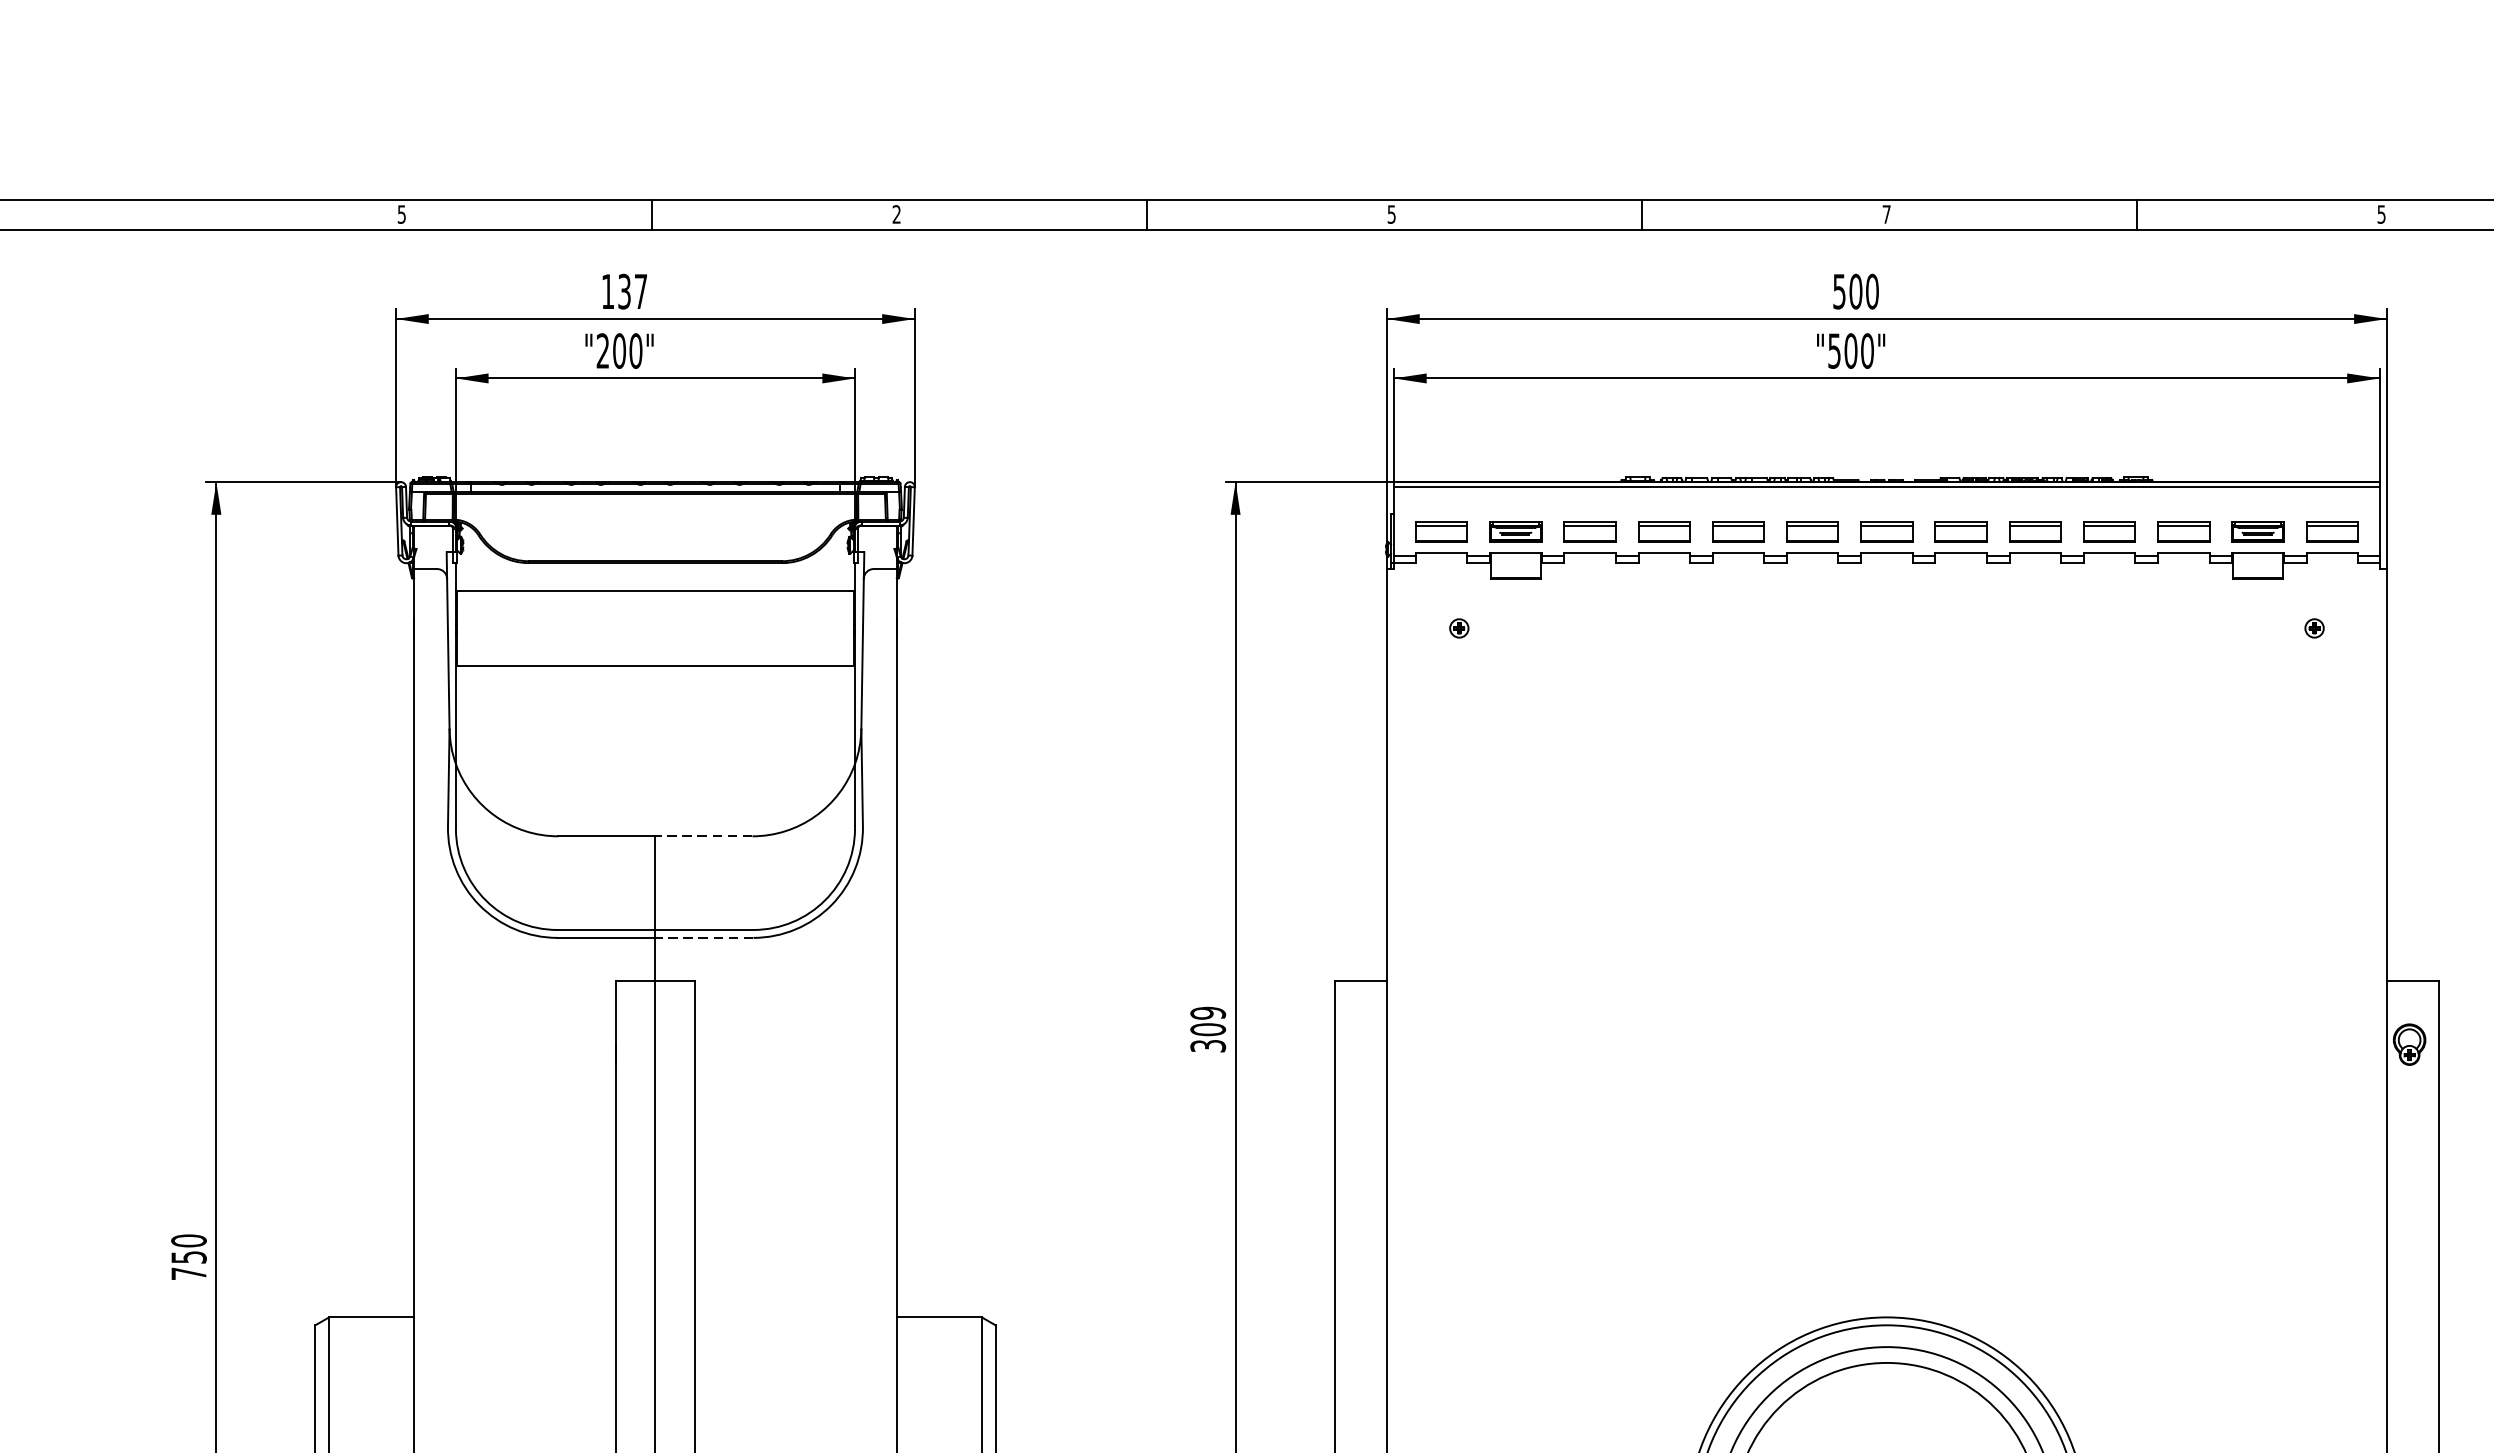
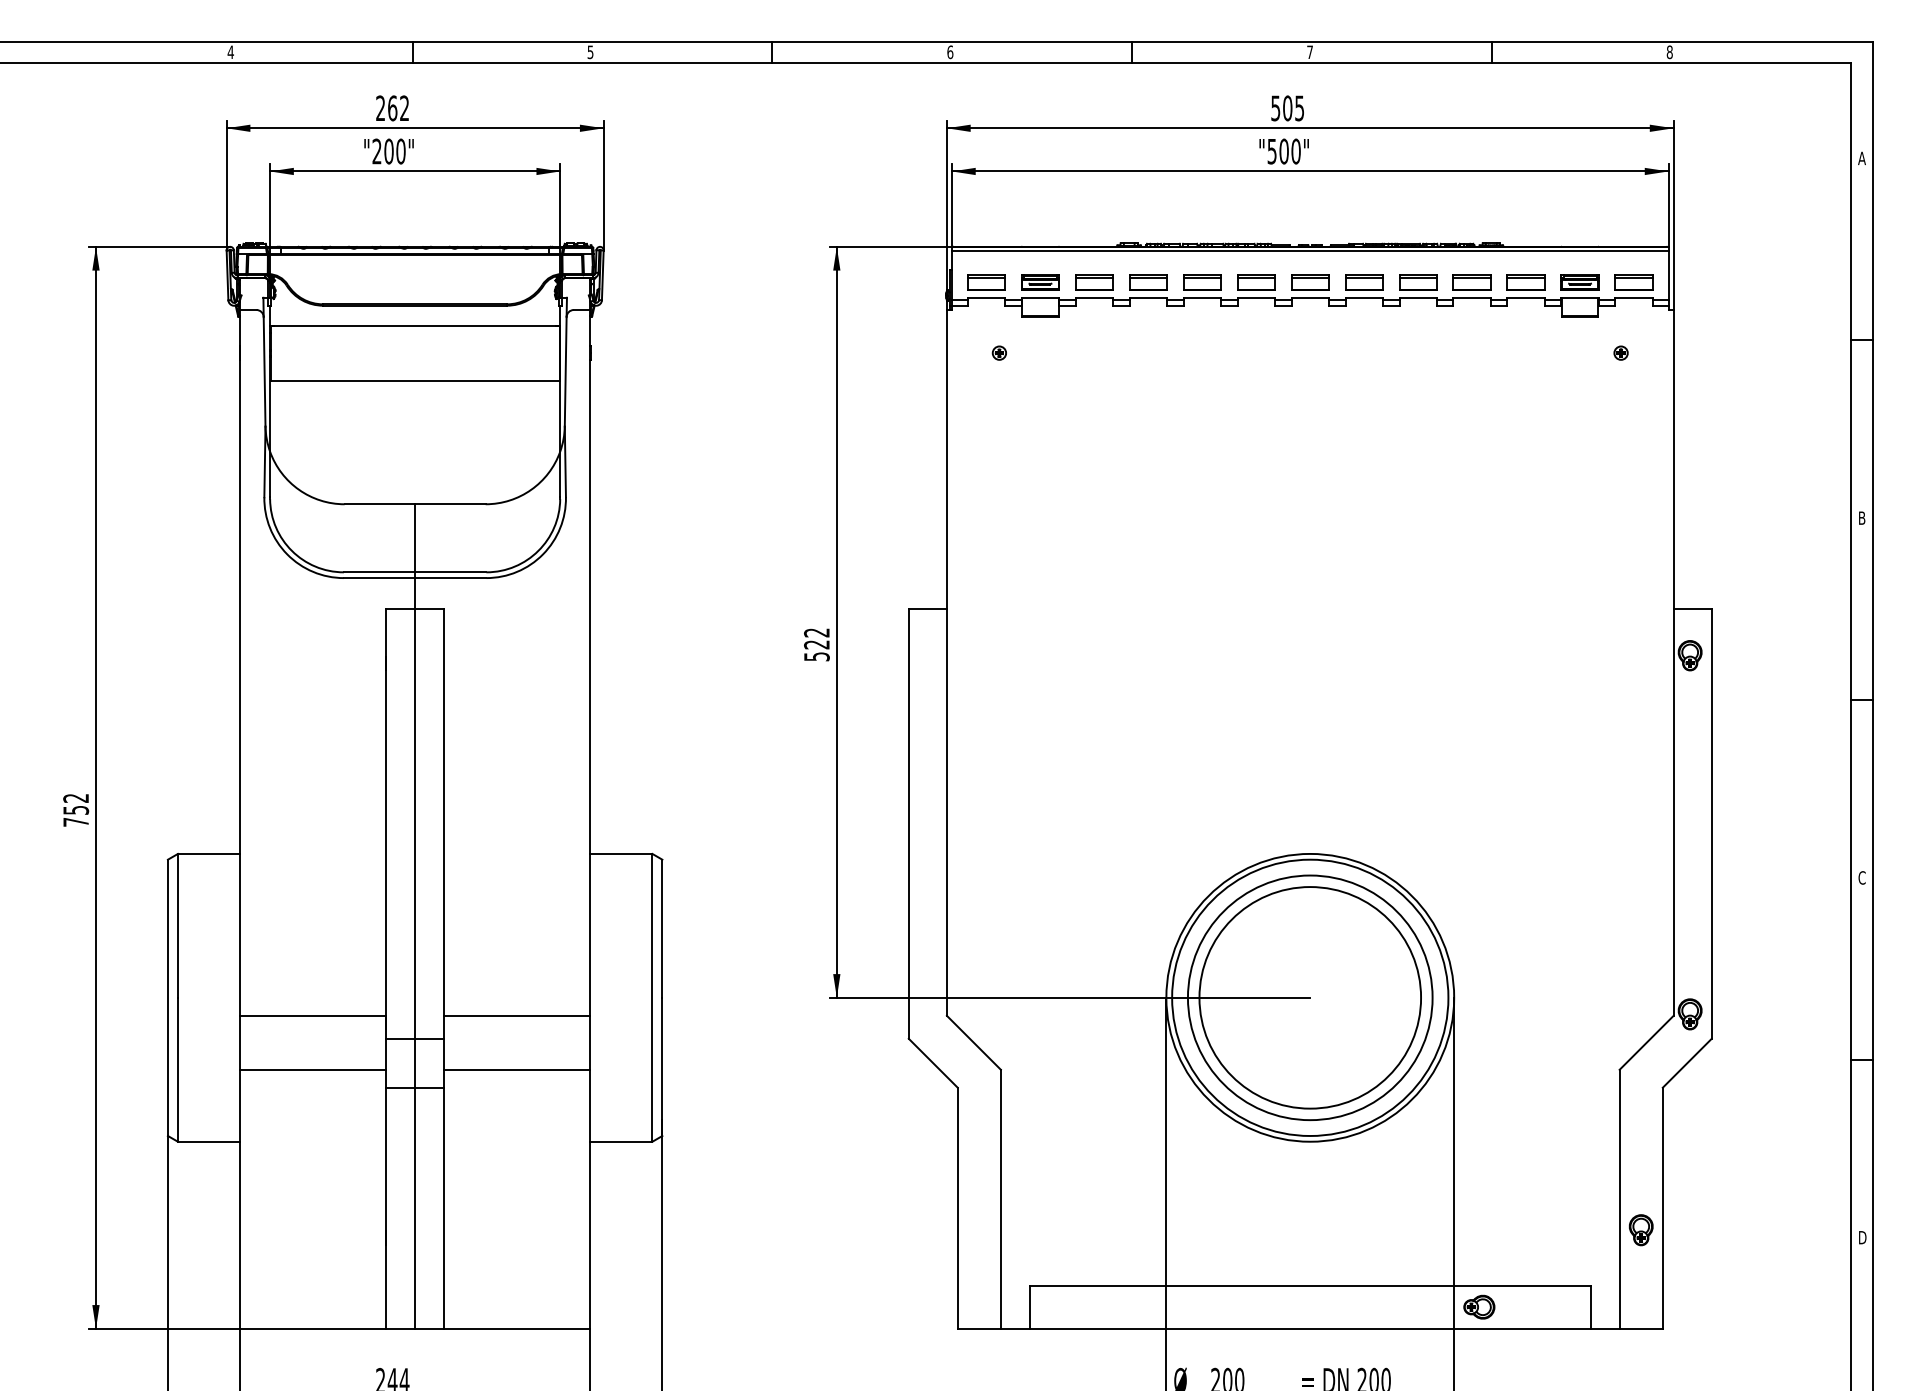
text: (401, 214) -> (230, 52), 5 -> 4
text: (896, 214) -> (590, 52), 2 -> 5
text: (1391, 214) -> (950, 52), 5 -> 6
text: (2381, 214) -> (1669, 52), 5 -> 8
text: (624, 291) -> (392, 108), 137 -> 262
text: (1872, 291) -> (1299, 108), 500 -> 505
line: (702, 836) -> (449, 504), dashed -> solid
line: (704, 938) -> (450, 578), dashed -> solid
text: (1207, 1029) -> (816, 644), 309 -> 522
text: (189, 1239) -> (76, 797), 750 -> 752

